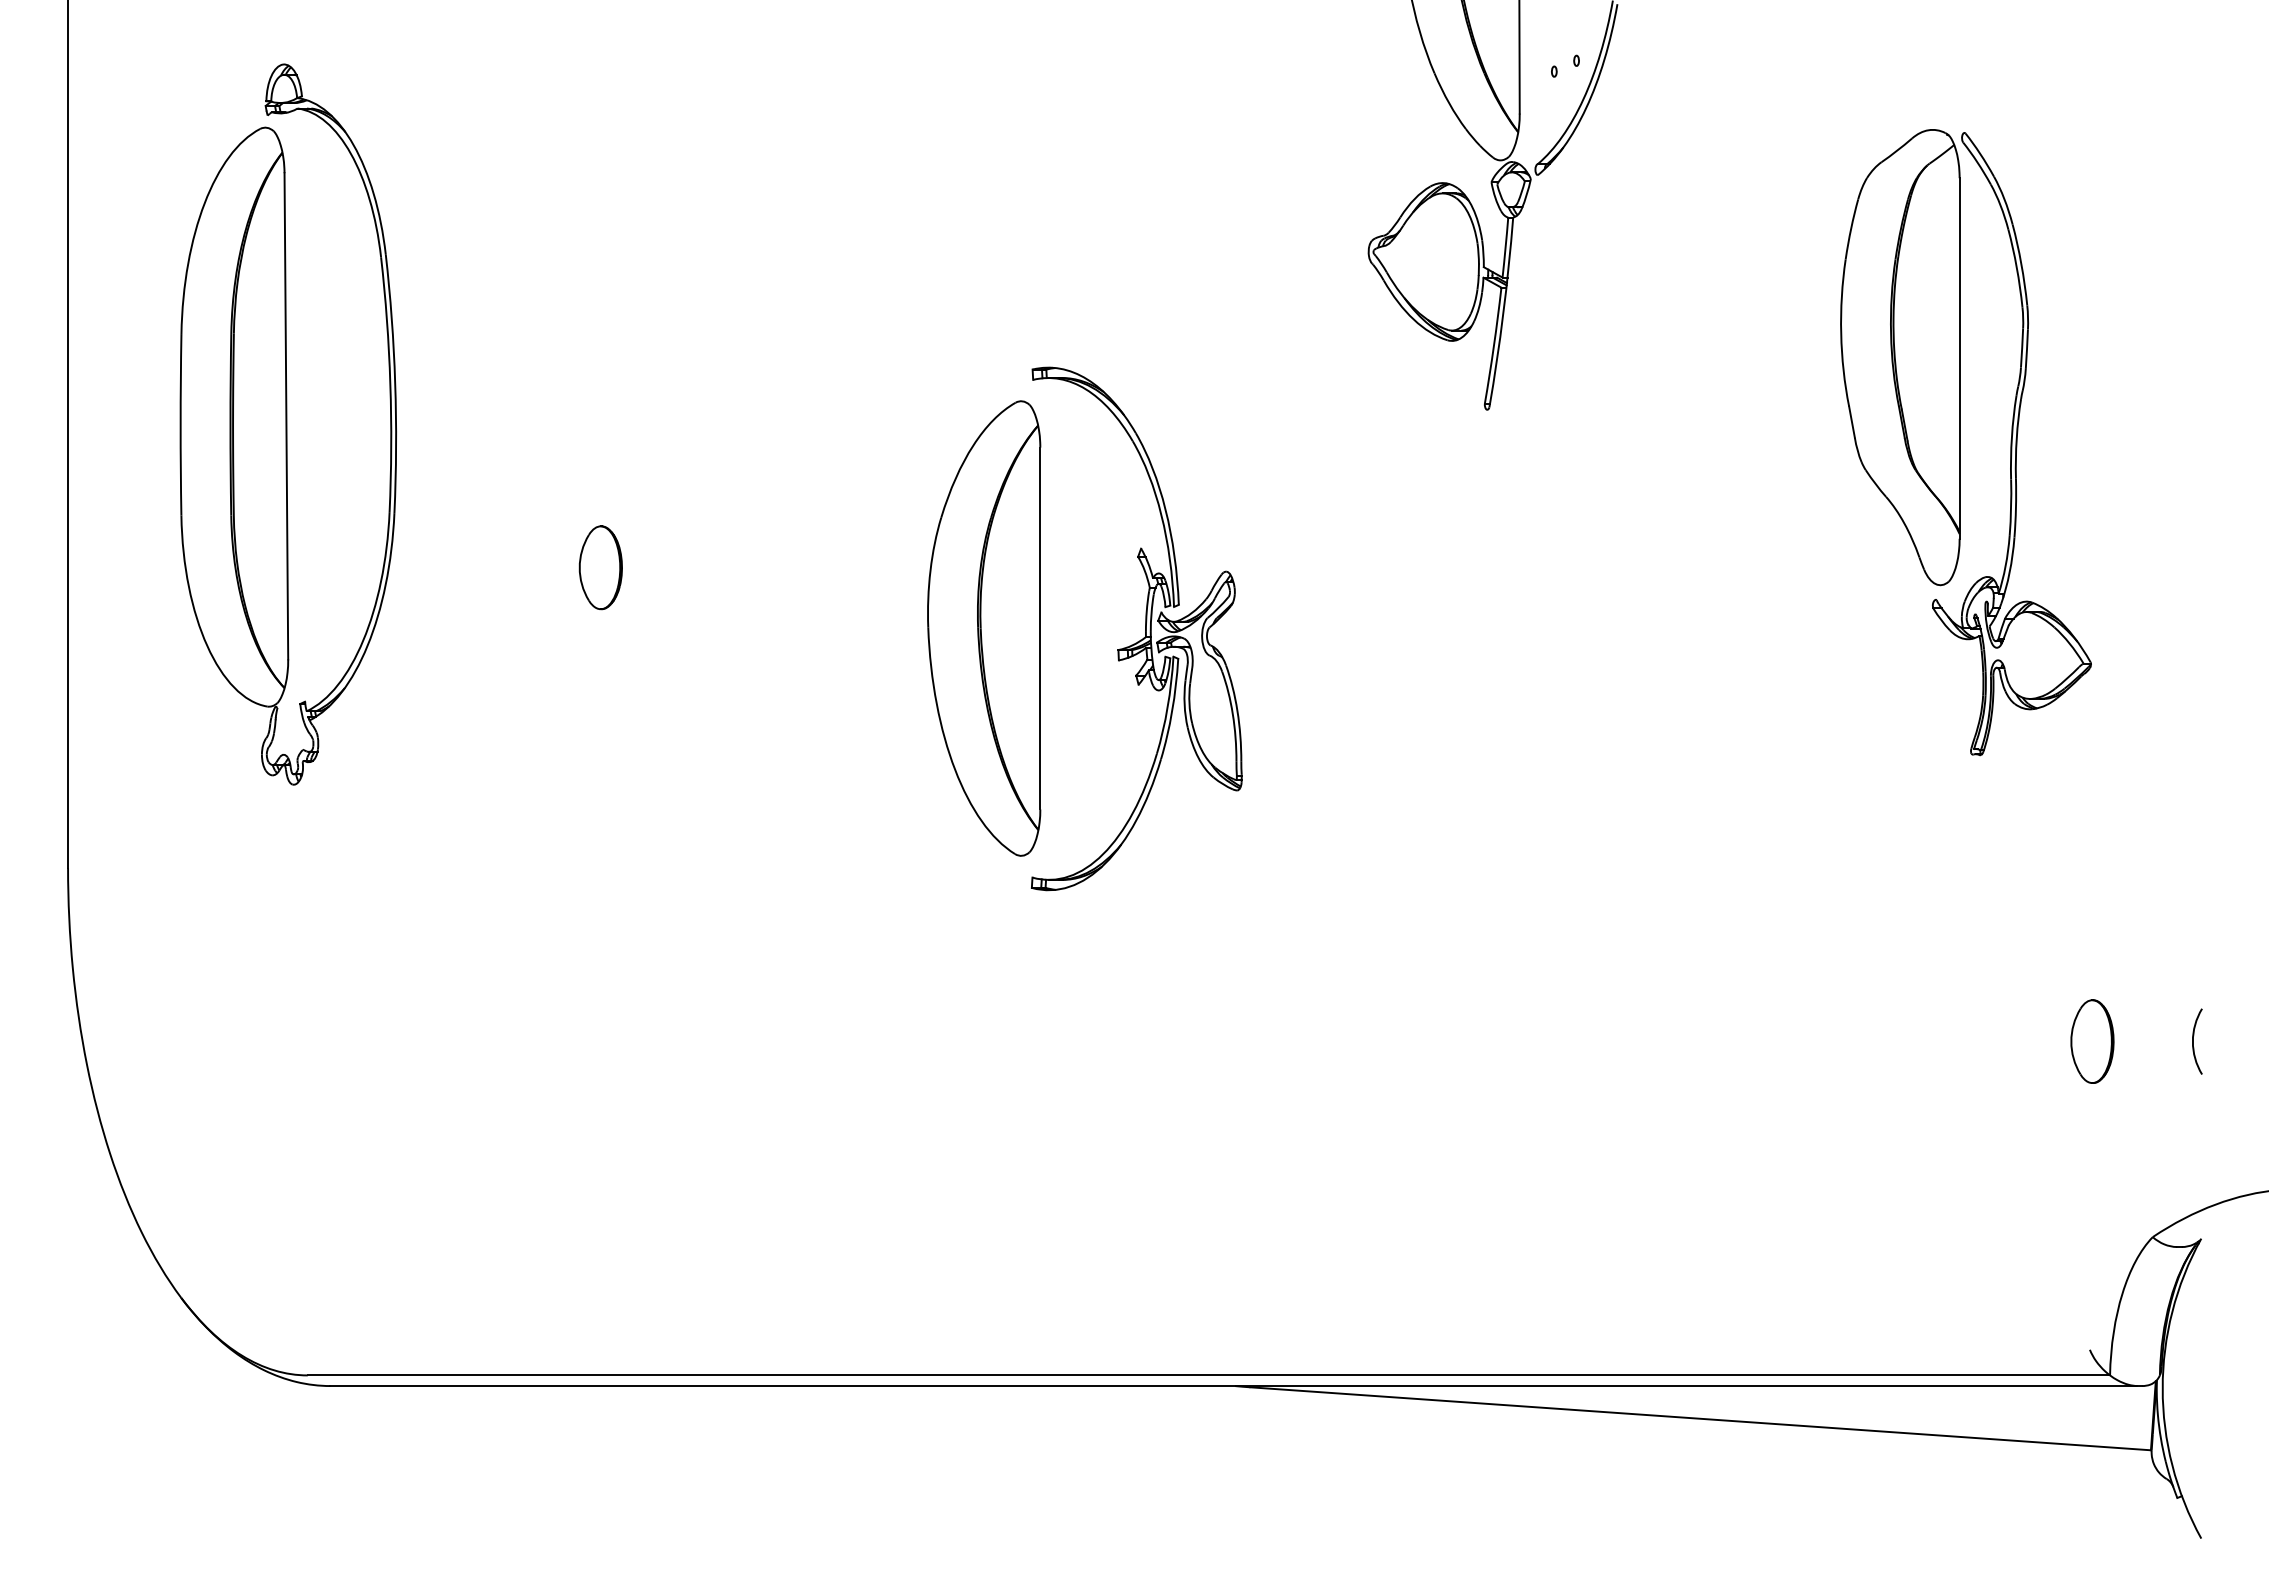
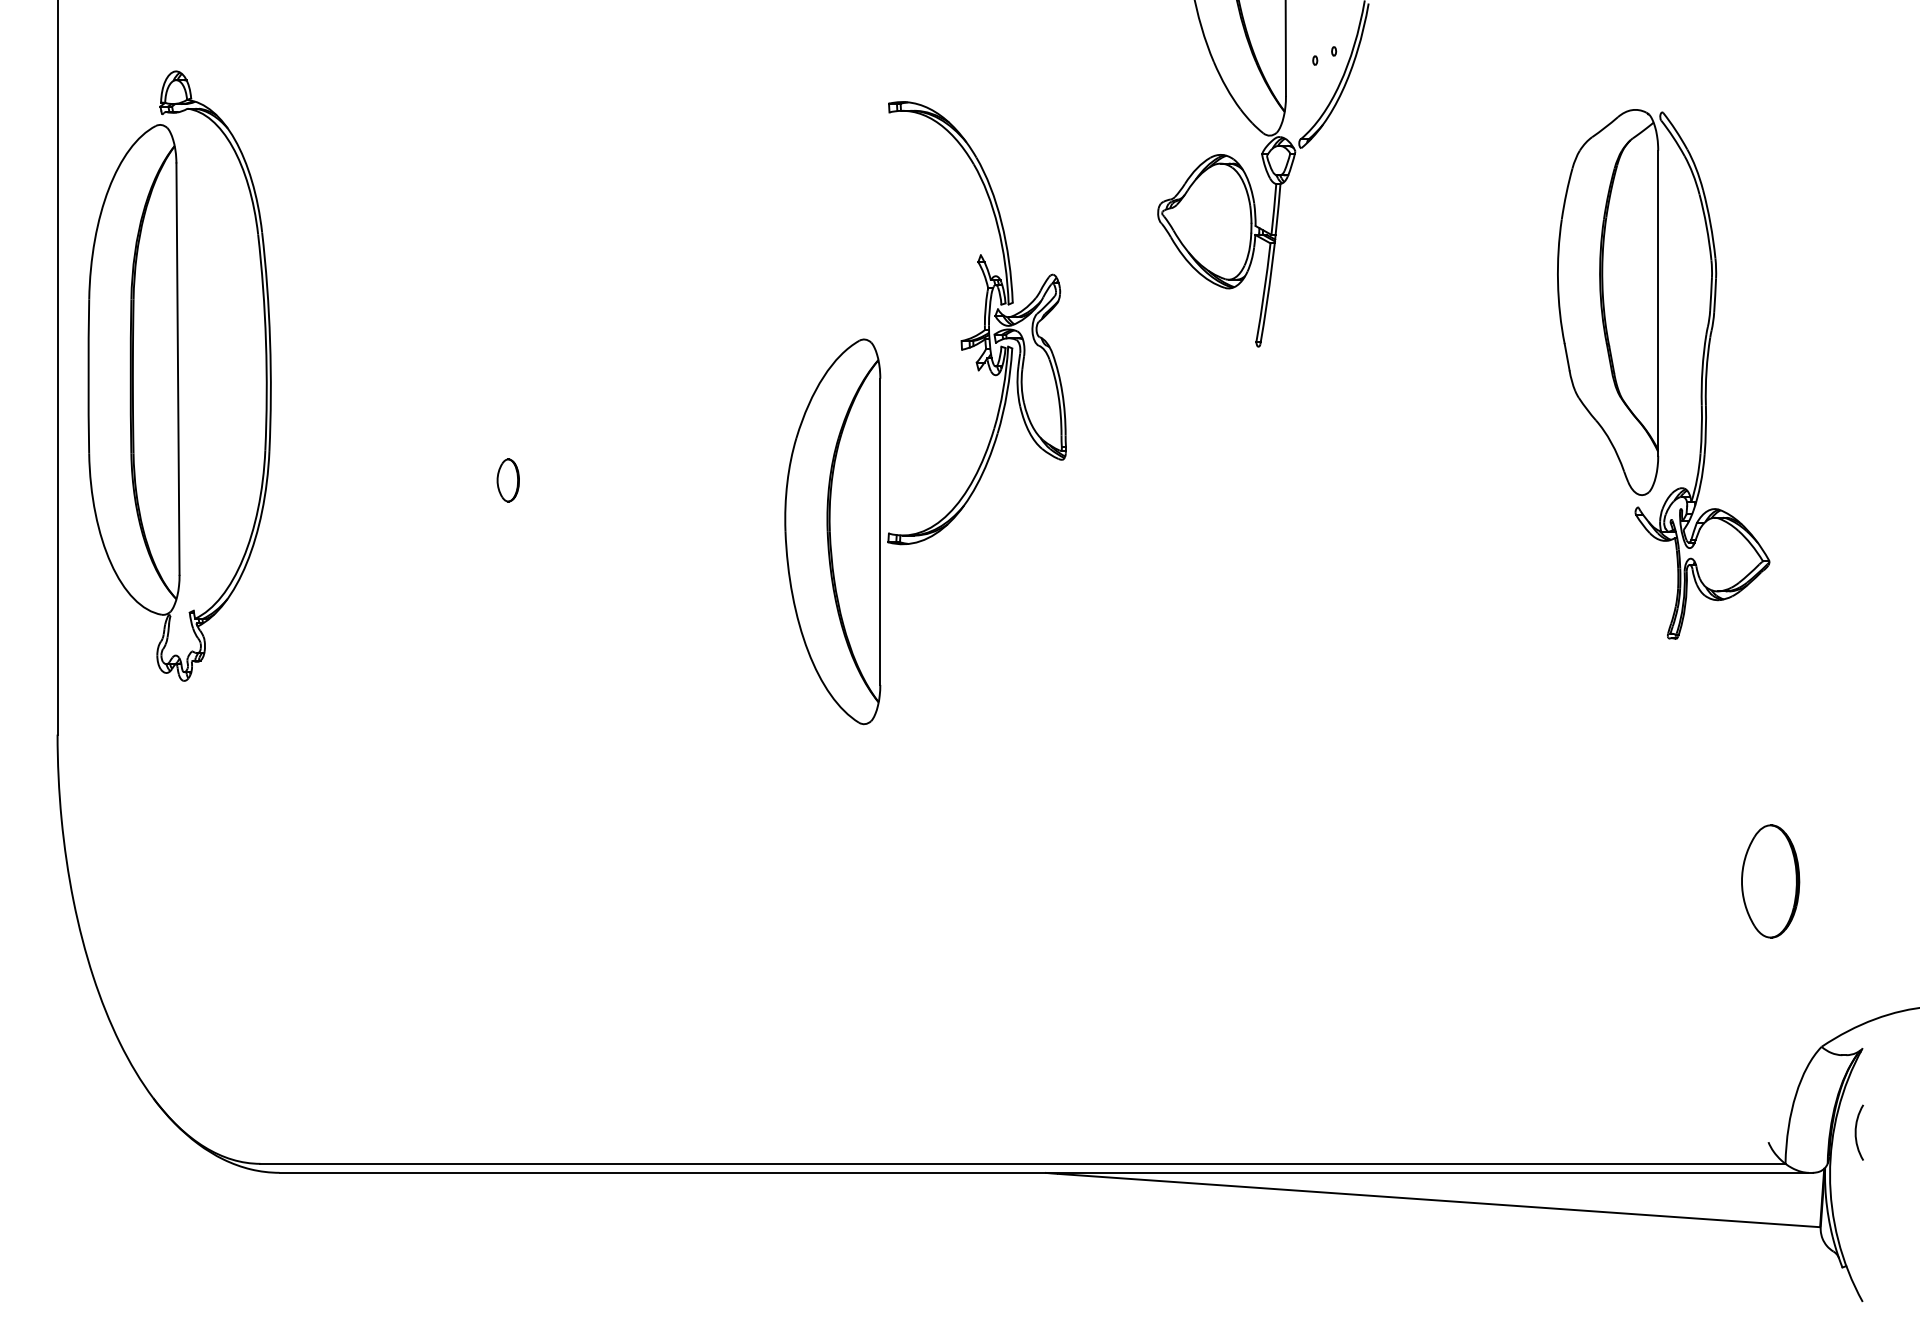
part: (287, 424) -> (178, 376), moved
part: (600, 567) -> (508, 480), size x0.6
part: (1145, 628) -> (984, 322), moved
part: (2092, 1041) -> (1770, 881), size x1.6
arc: (2193, 1041) -> (1856, 1132), moved

